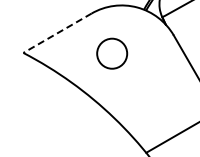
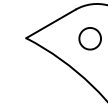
line: (57, 33) -> (50, 24), dashed -> solid

